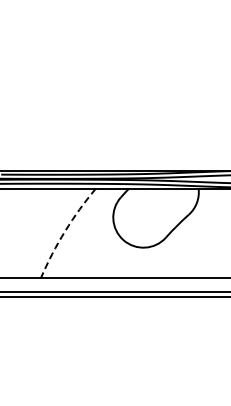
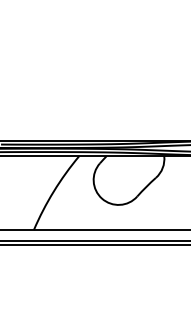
arc: (65, 231) -> (54, 191), dashed -> solid

